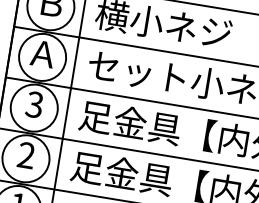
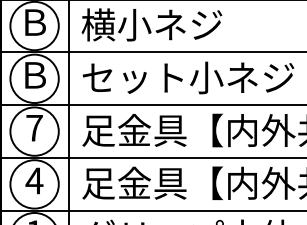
text: (43, 54) -> (34, 75), Ａ -> Ｂ
text: (34, 104) -> (34, 127), 3 -> 7
text: (26, 155) -> (34, 180), 2 -> 4

